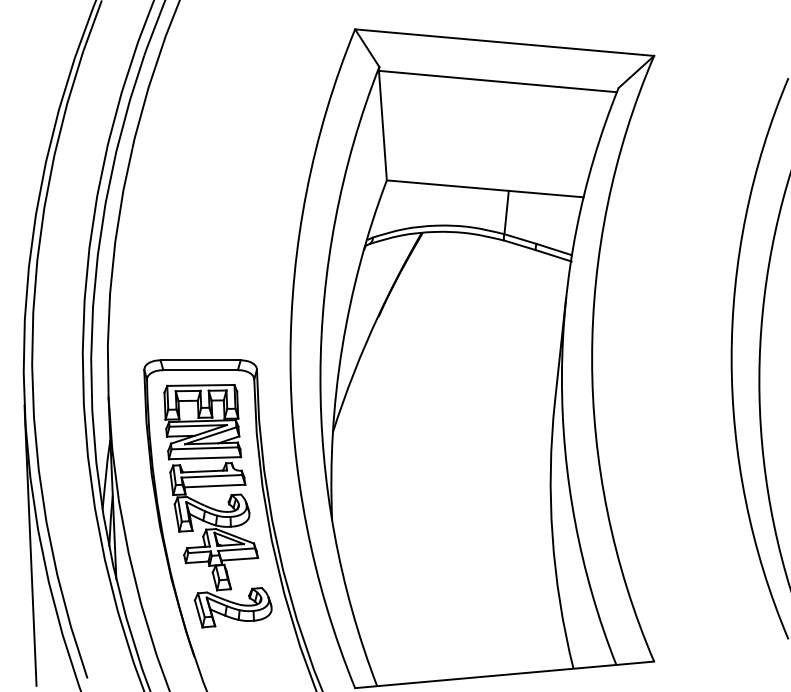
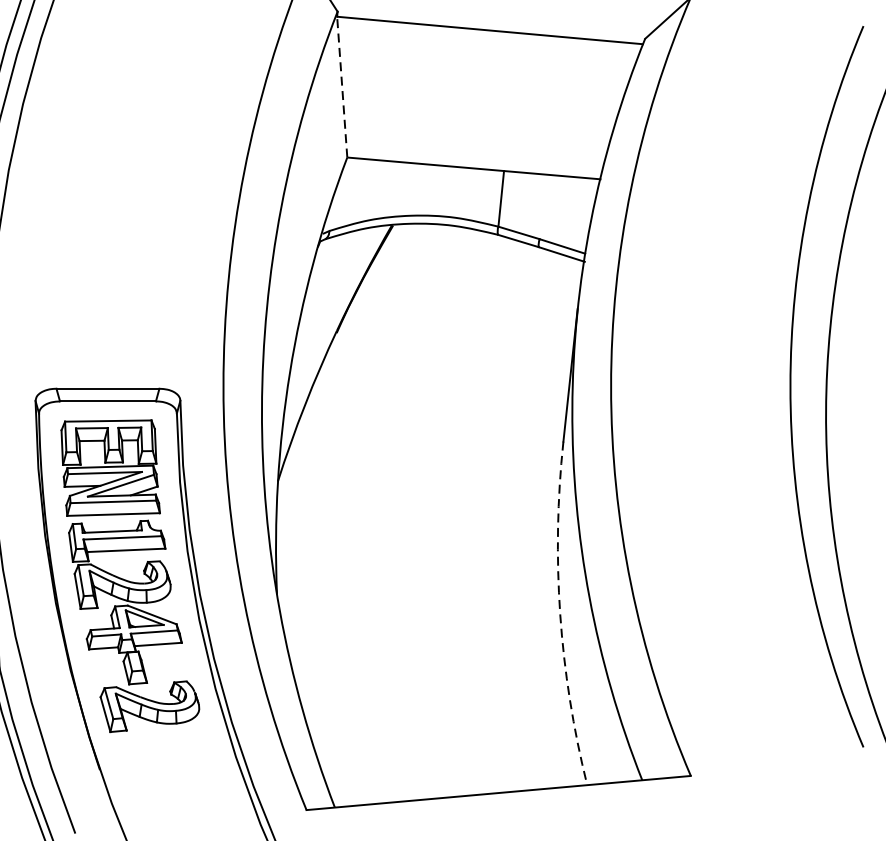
line: (382, 125) -> (341, 86), solid -> dashed
arc: (552, 535) -> (560, 613), solid -> dashed

